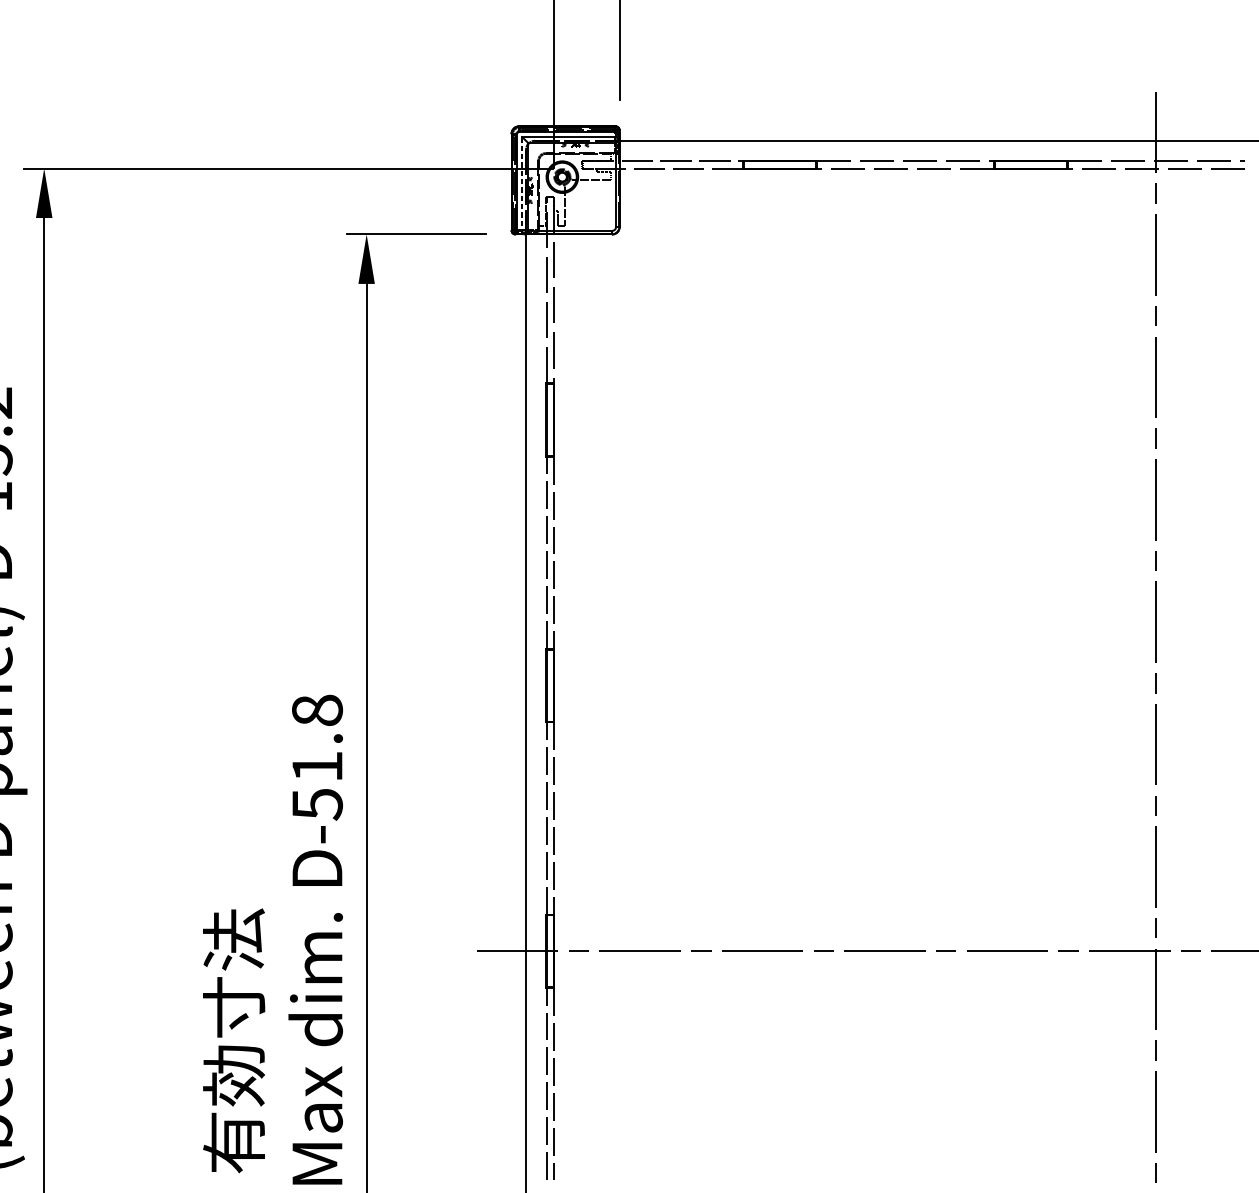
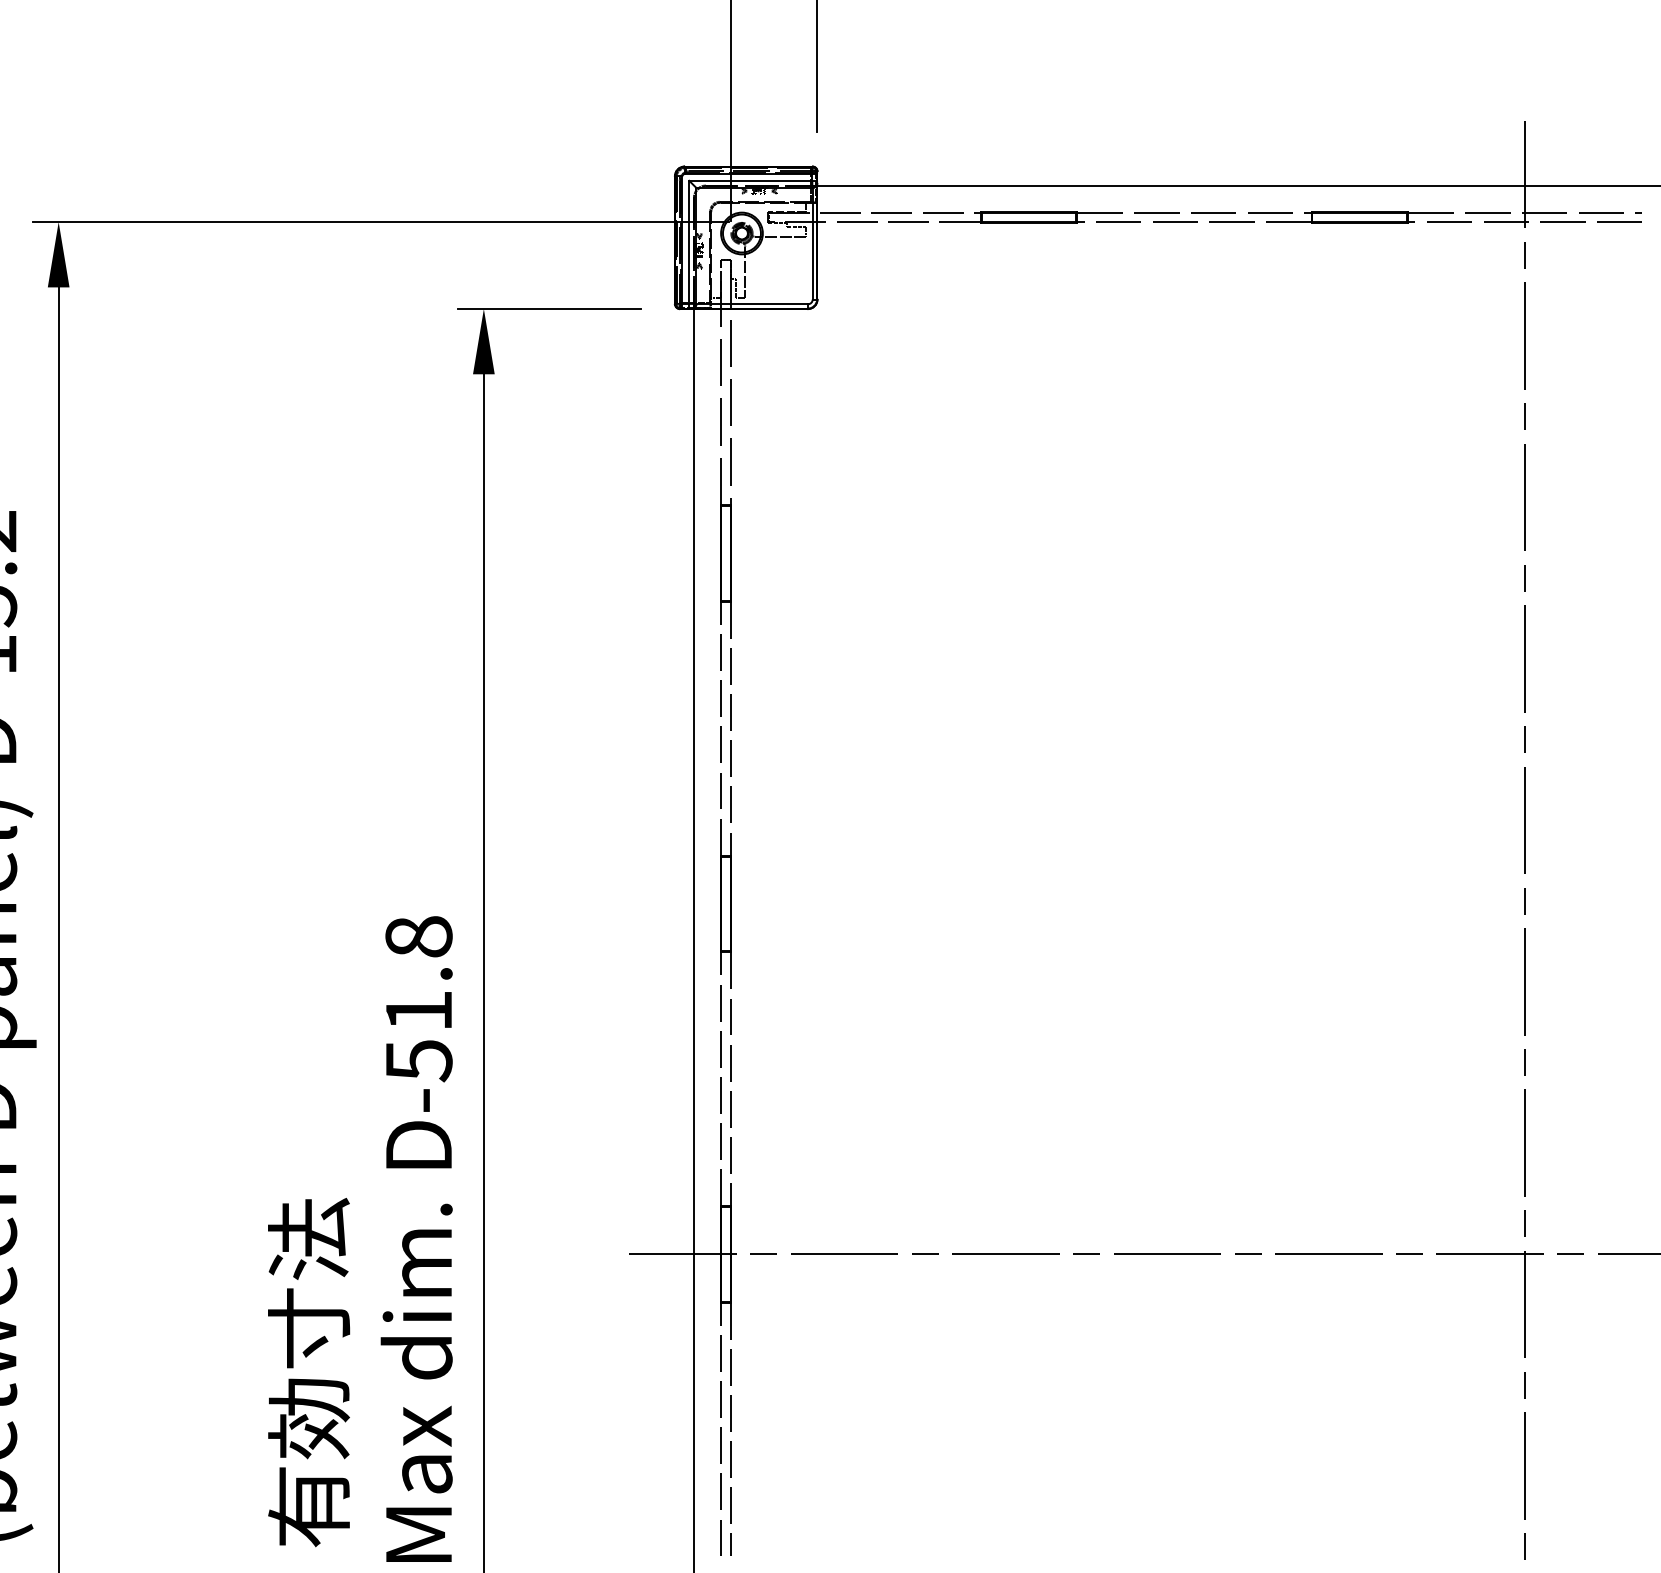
line: (522, 183) -> (689, 242), dashed -> solid

